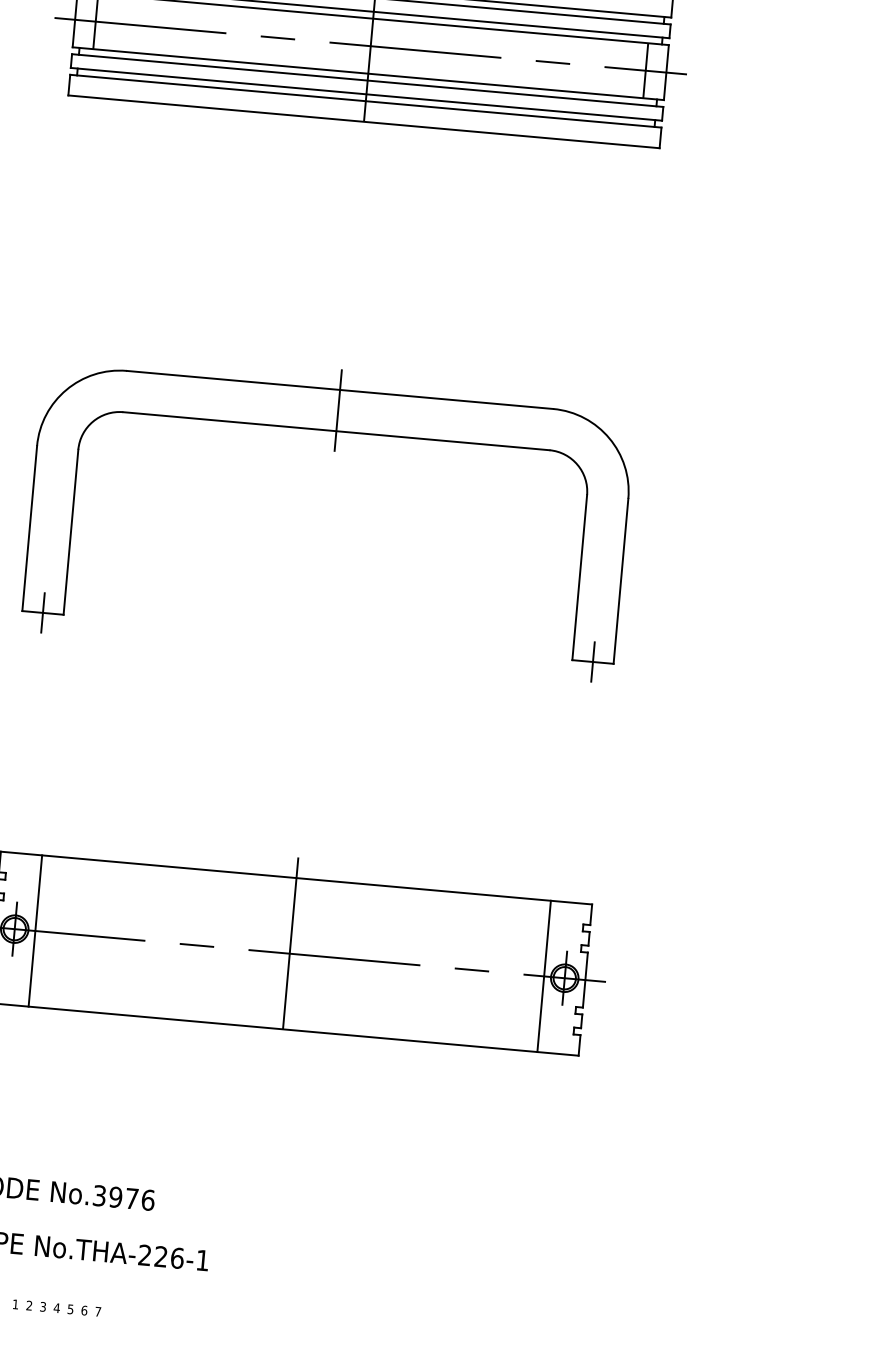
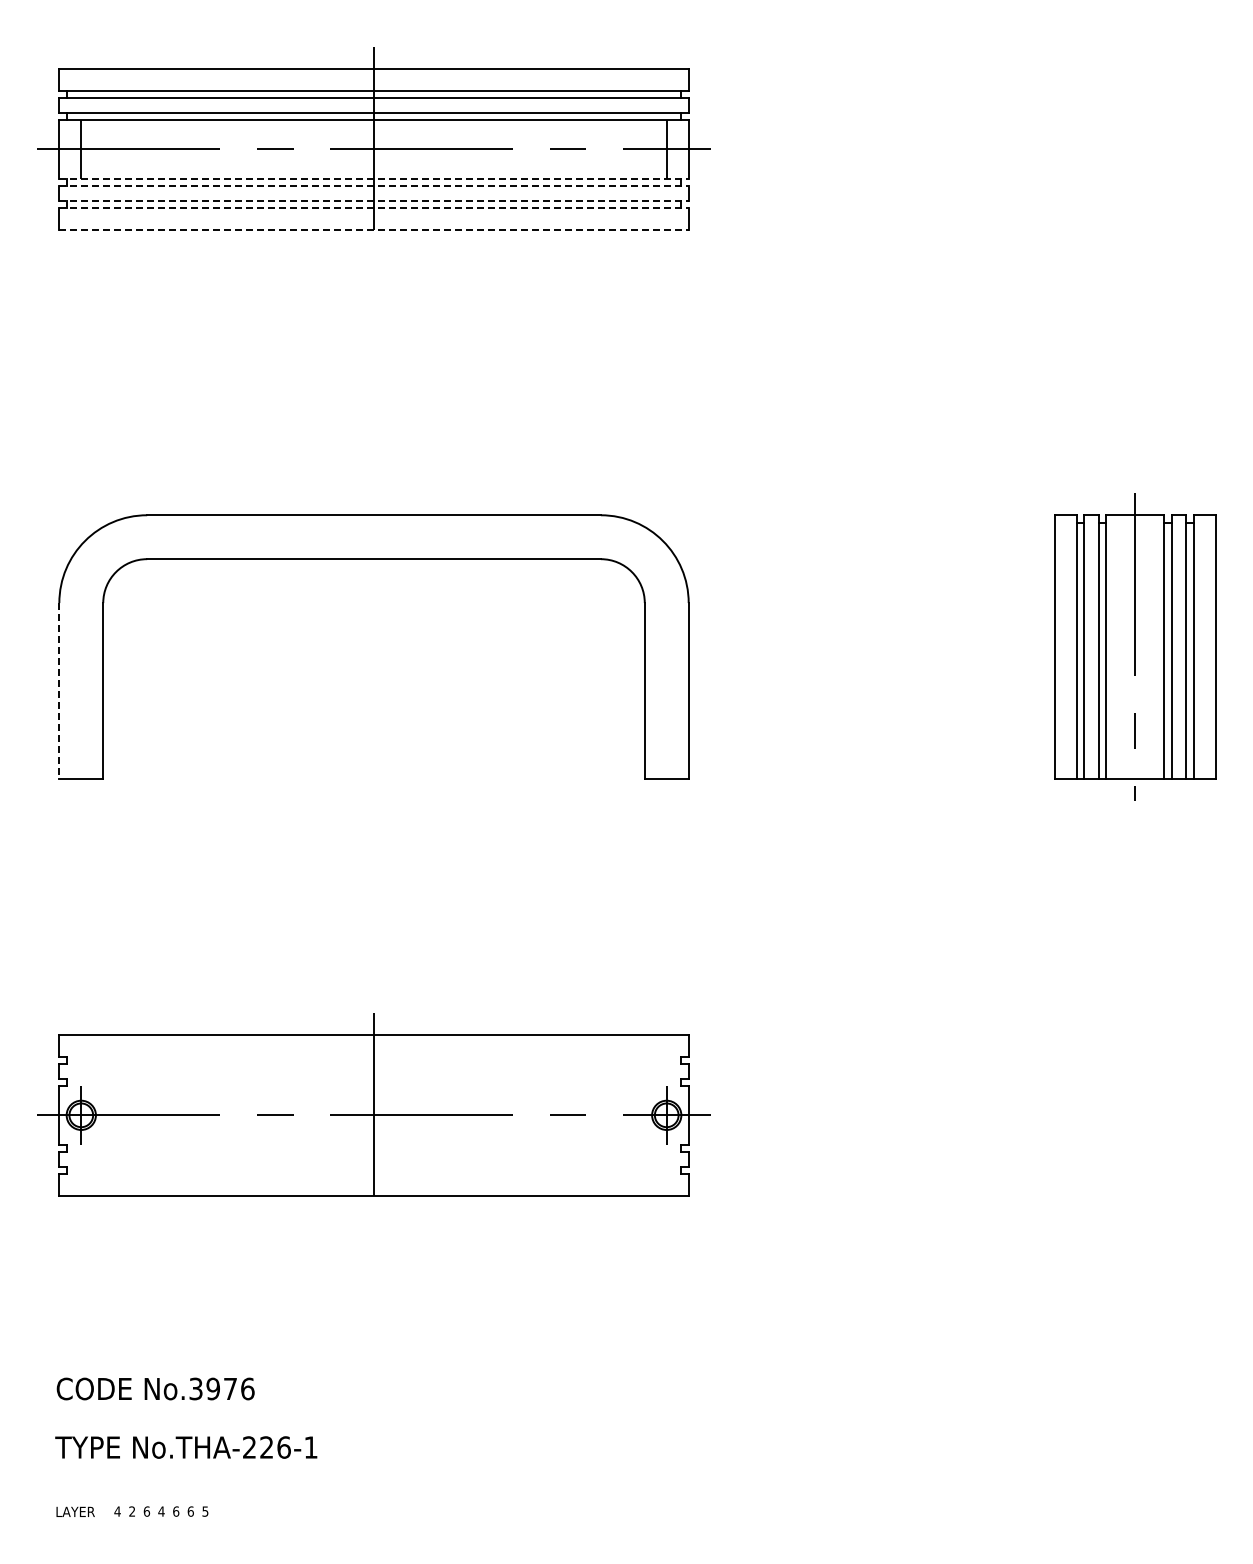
line: (368, 73) -> (374, 178), solid -> dashed
line: (368, 80) -> (374, 185), solid -> dashed
line: (366, 94) -> (374, 200), solid -> dashed
line: (366, 100) -> (374, 207), solid -> dashed
line: (364, 121) -> (374, 229), solid -> dashed
line: (338, 410) -> (374, 537), removed
line: (29, 528) -> (59, 690), solid -> dashed
line: (43, 612) -> (81, 778), removed
line: (592, 661) -> (666, 778), removed
line: (35, 930) -> (103, 1114), removed
line: (543, 975) -> (644, 1114), removed
text: (15, 1304) -> (117, 1511), 1 -> 4
text: (42, 1306) -> (146, 1511), 3 -> 6
text: (70, 1309) -> (176, 1511), 5 -> 6
text: (98, 1311) -> (205, 1511), 7 -> 5

